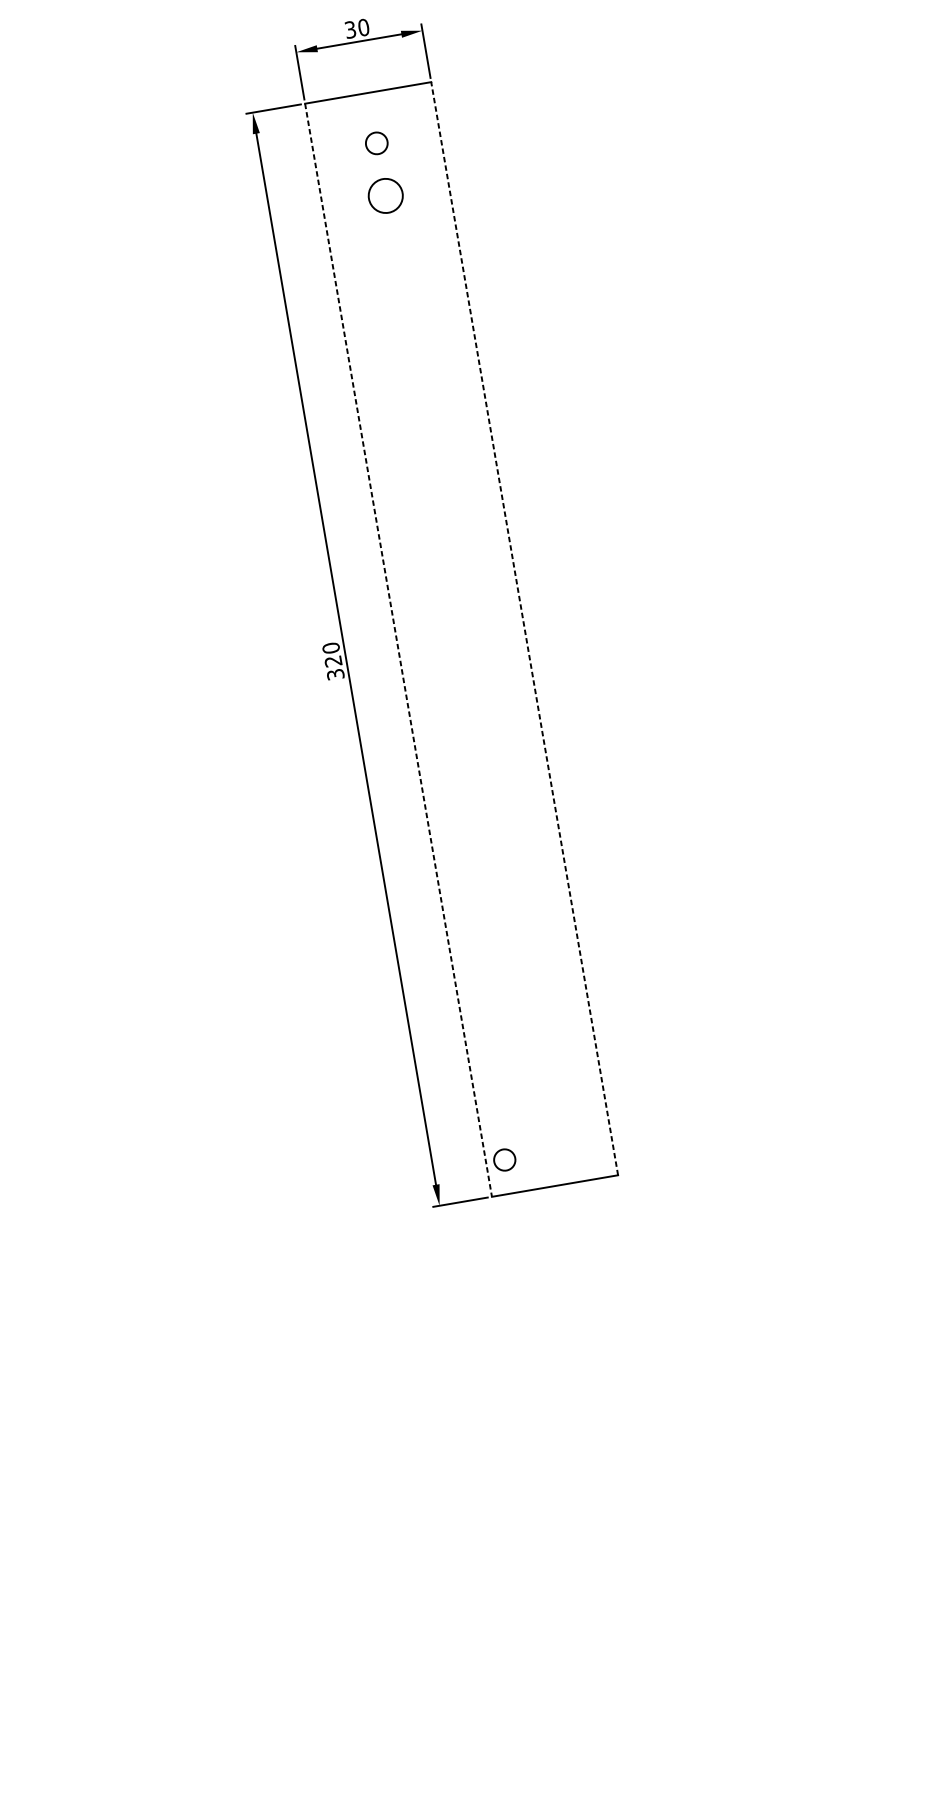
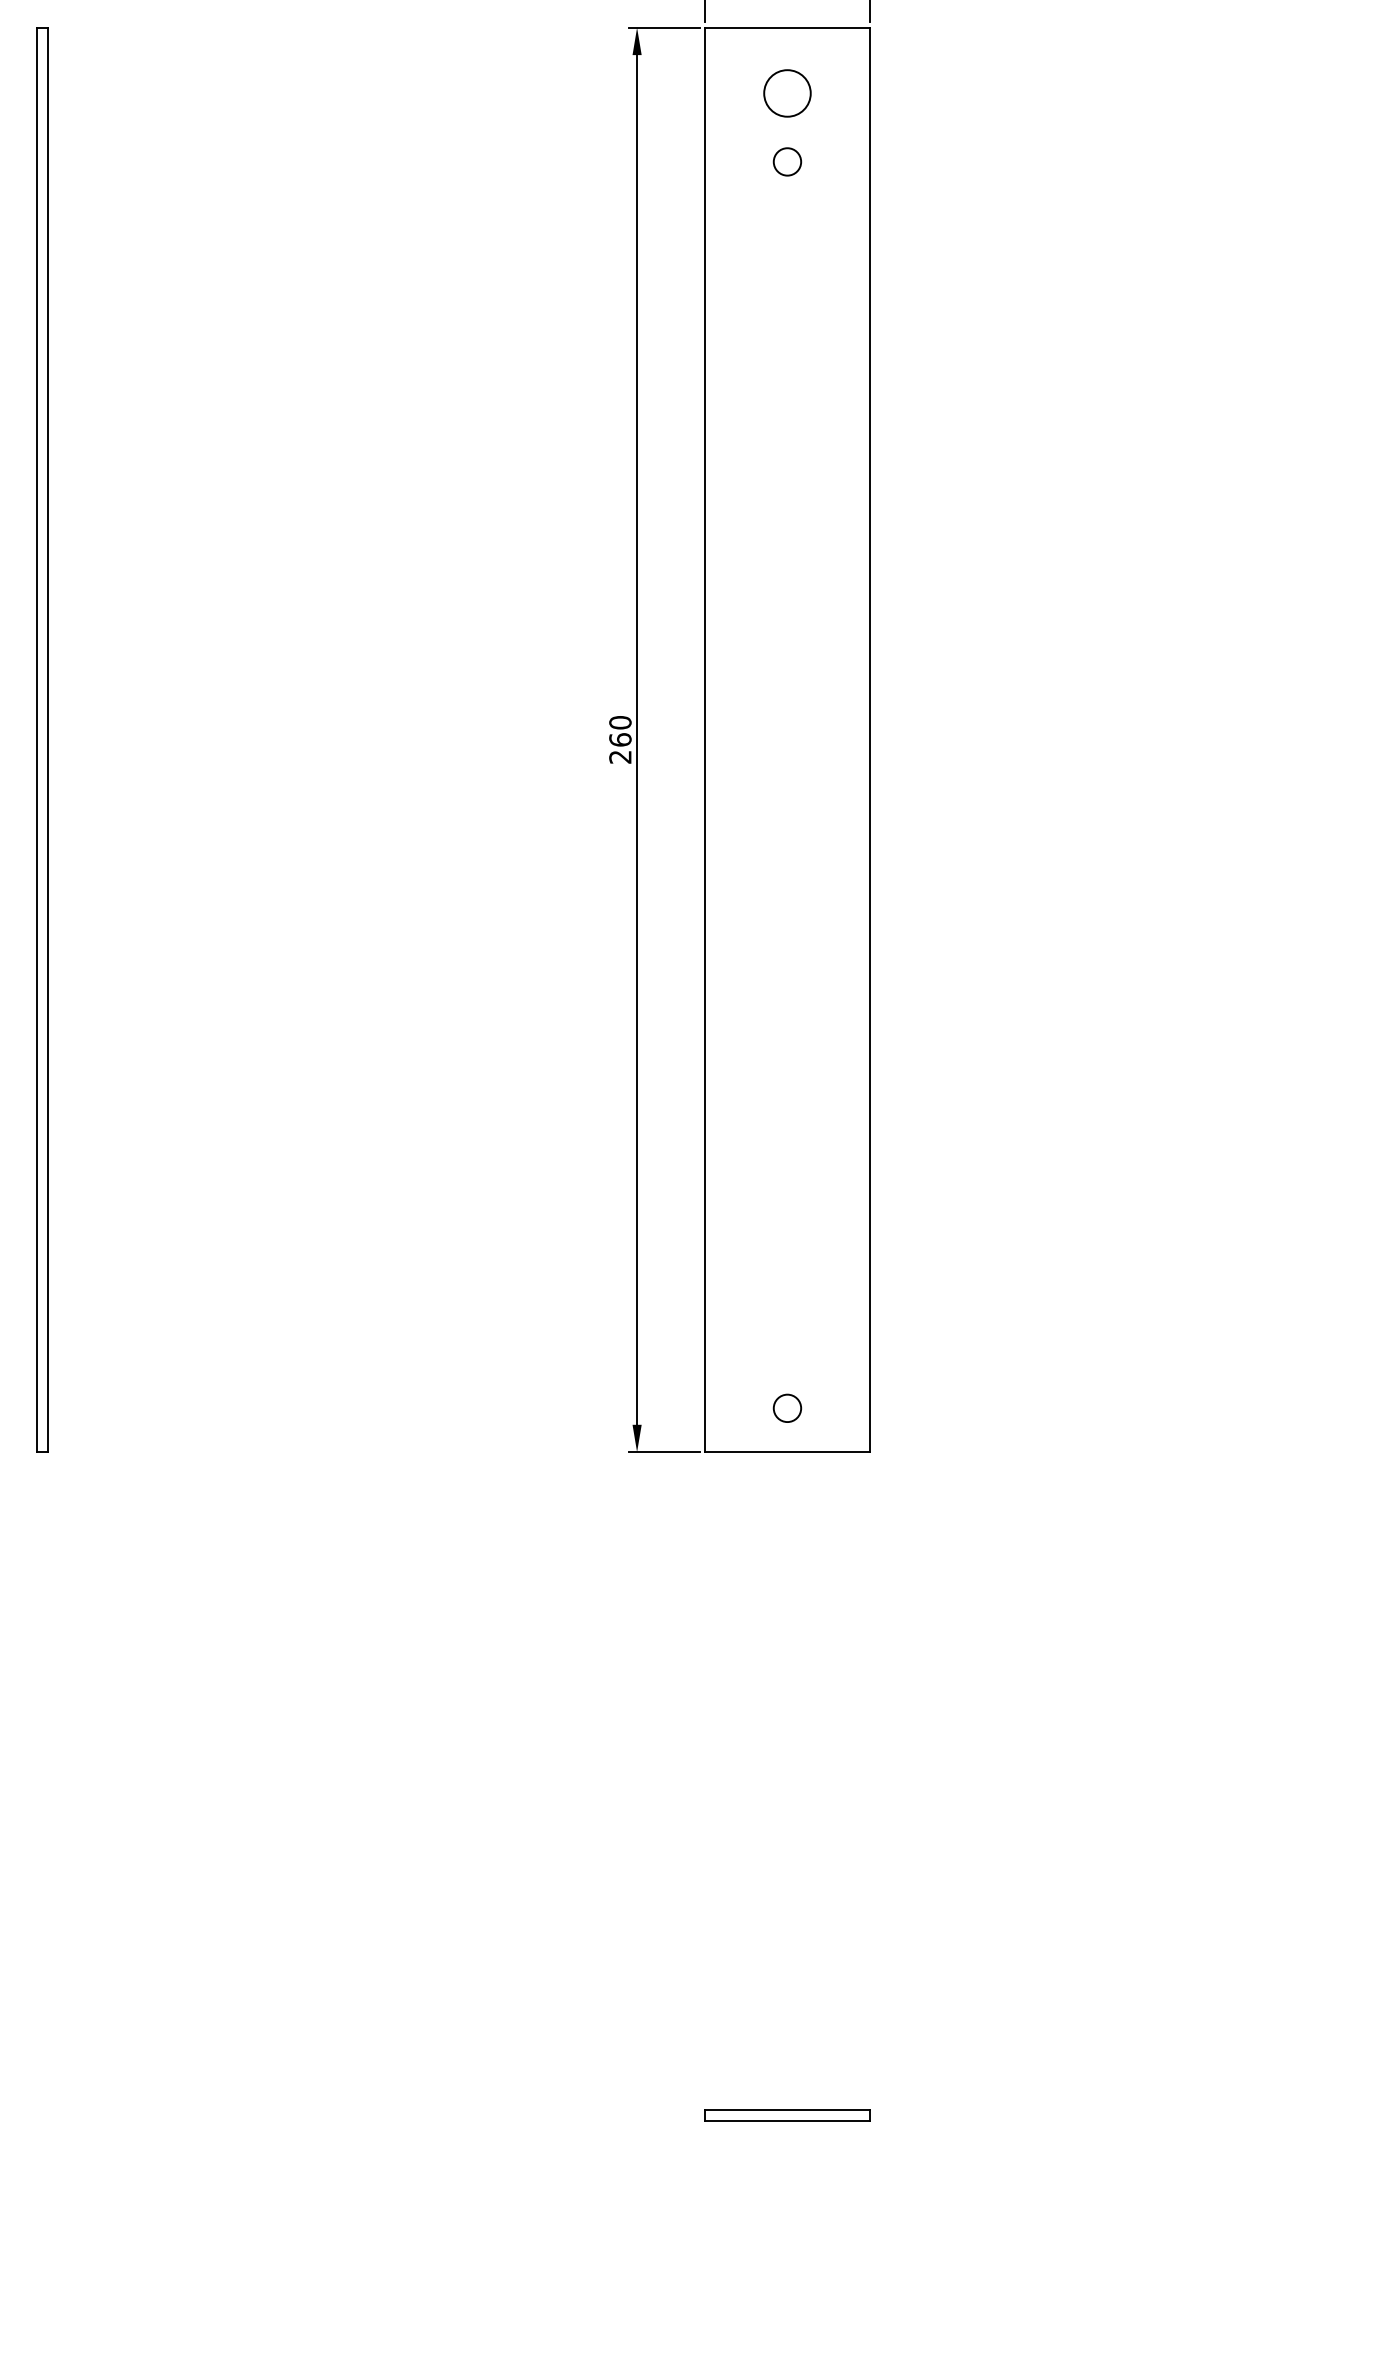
circle: (376, 143) -> (787, 93), size x1.67
circle: (385, 195) -> (787, 161), size x0.62
line: (524, 628) -> (869, 739), dashed -> solid
line: (398, 650) -> (705, 740), dashed -> solid
text: (334, 667) -> (620, 748), 320 -> 260
circle: (504, 1159) -> (787, 1407), moved
part: (642, 1695) -> (787, 2115), added

